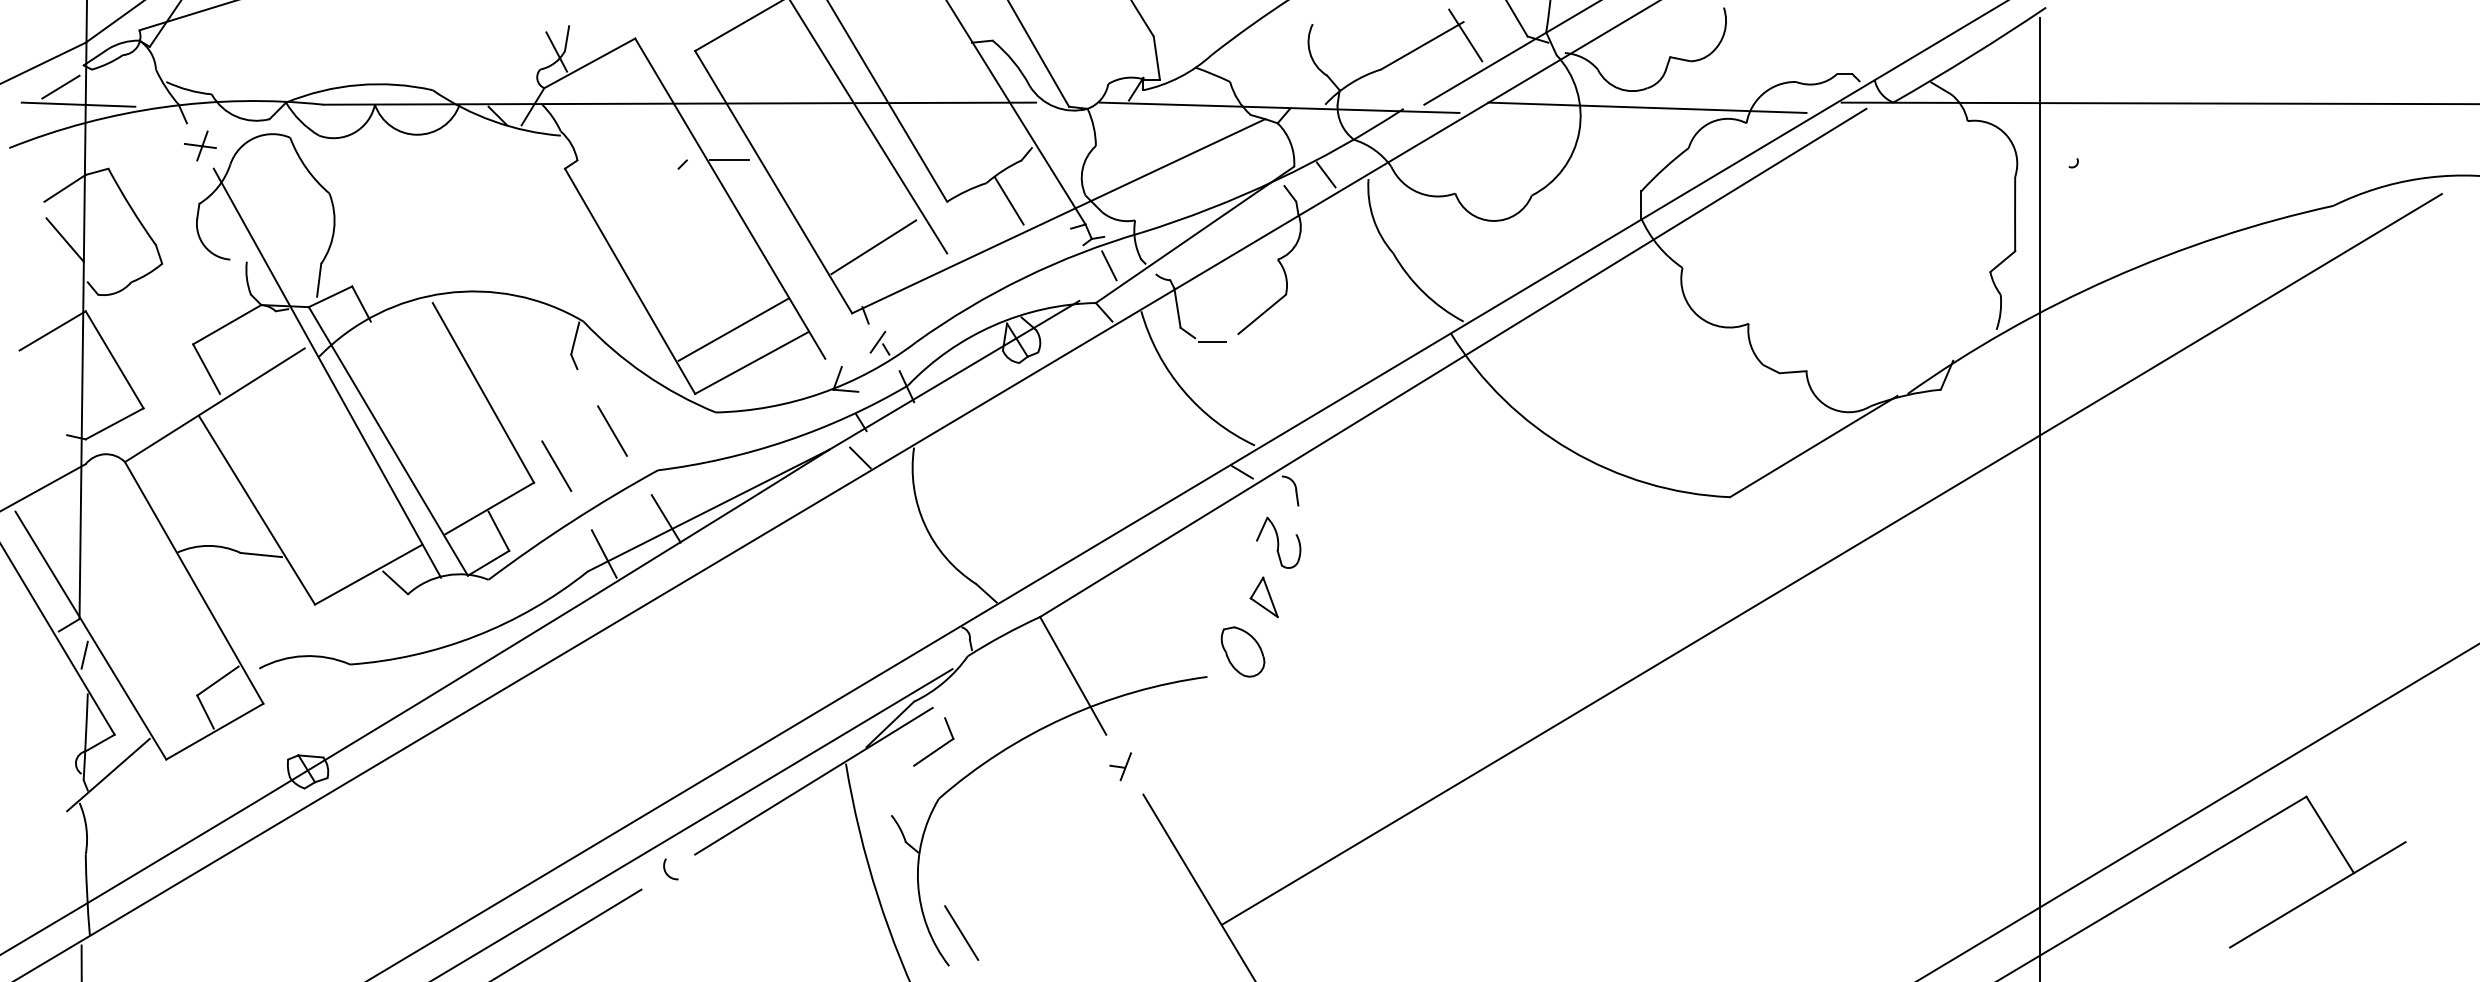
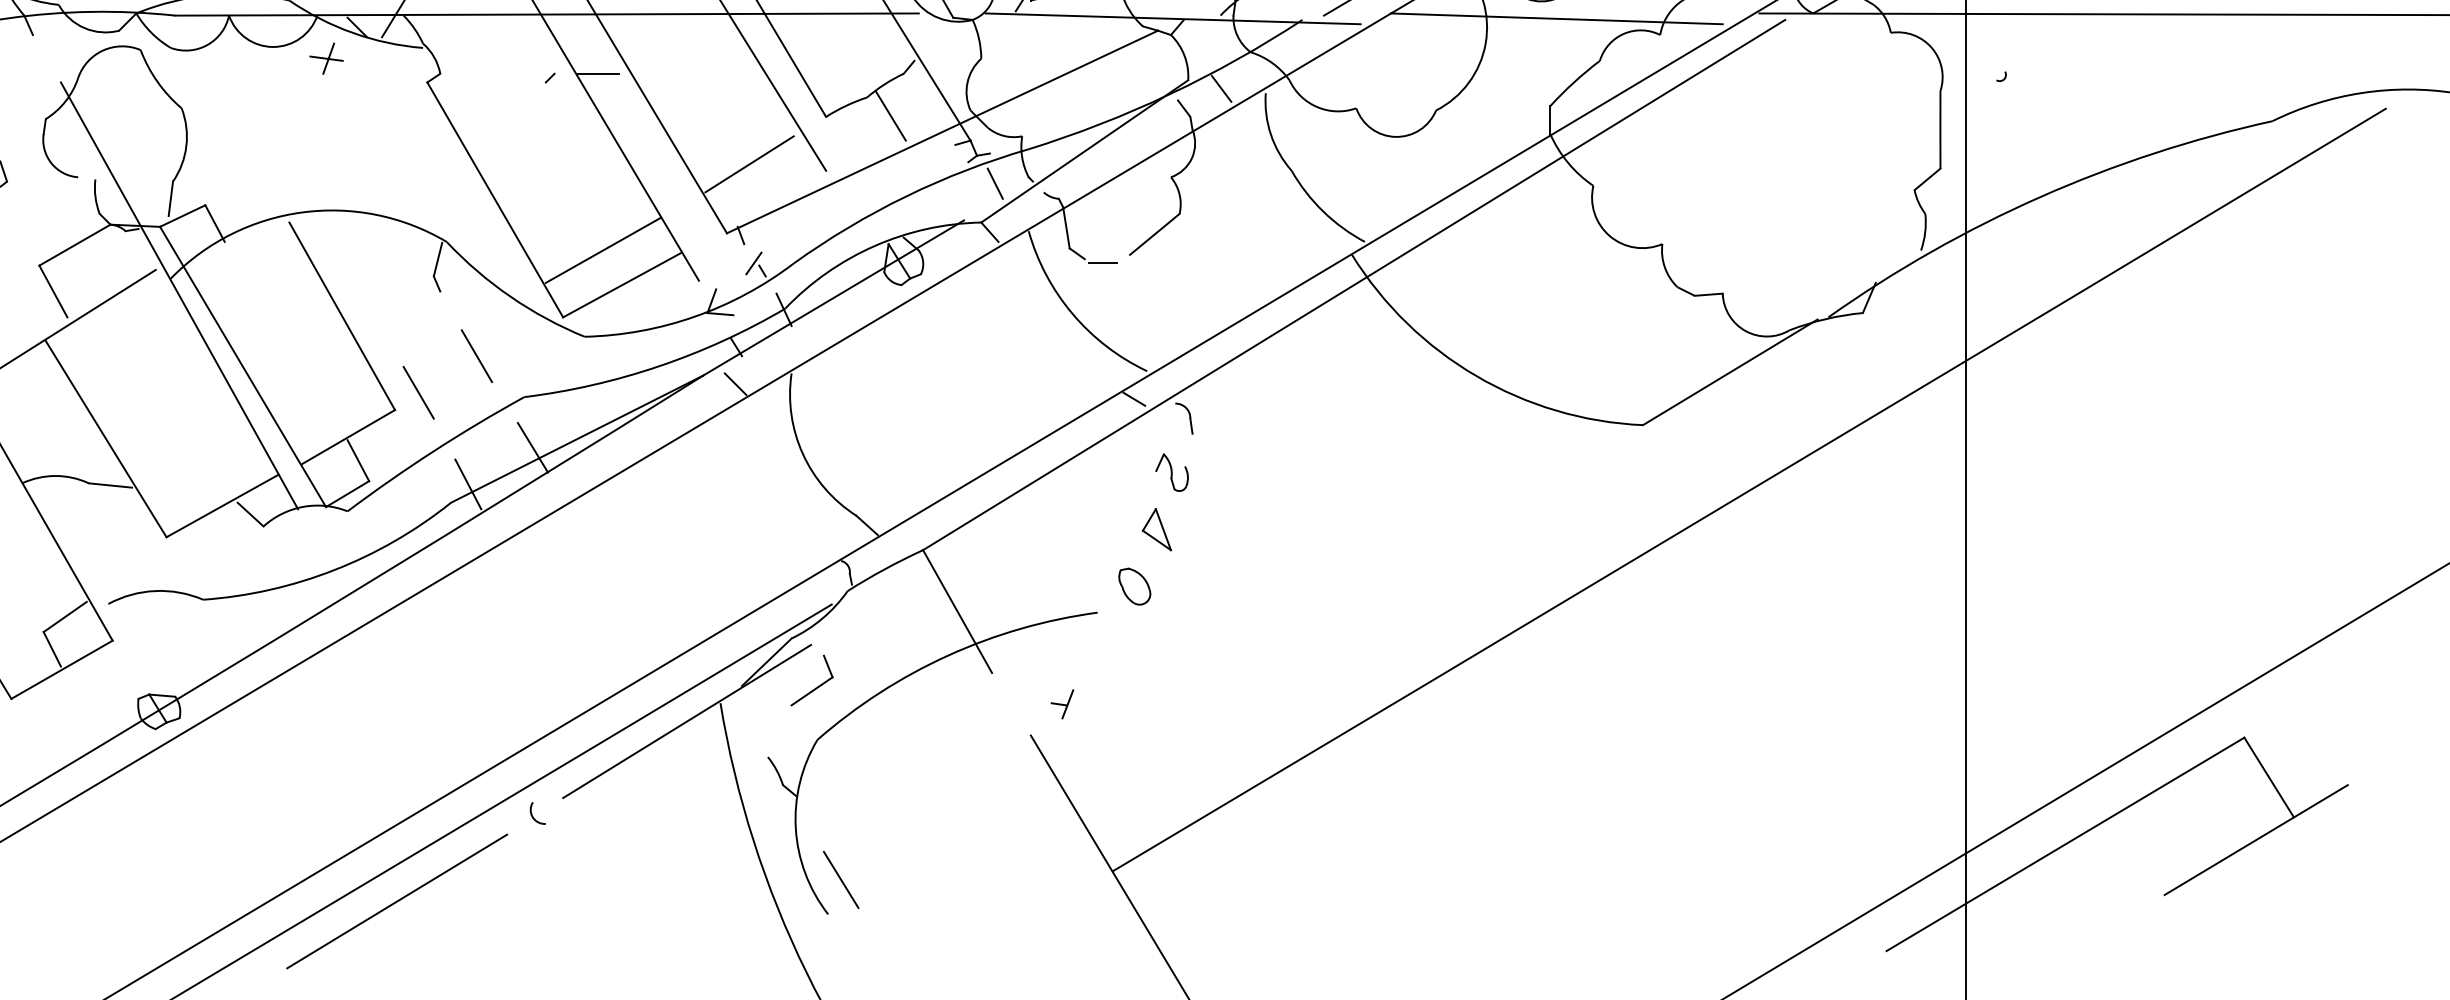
part: (200, 145) -> (326, 58), moved
part: (1278, 542) -> (1171, 472), size x0.7
part: (1242, 651) -> (1134, 586), size x0.7
part: (1120, 766) -> (1062, 704), moved

